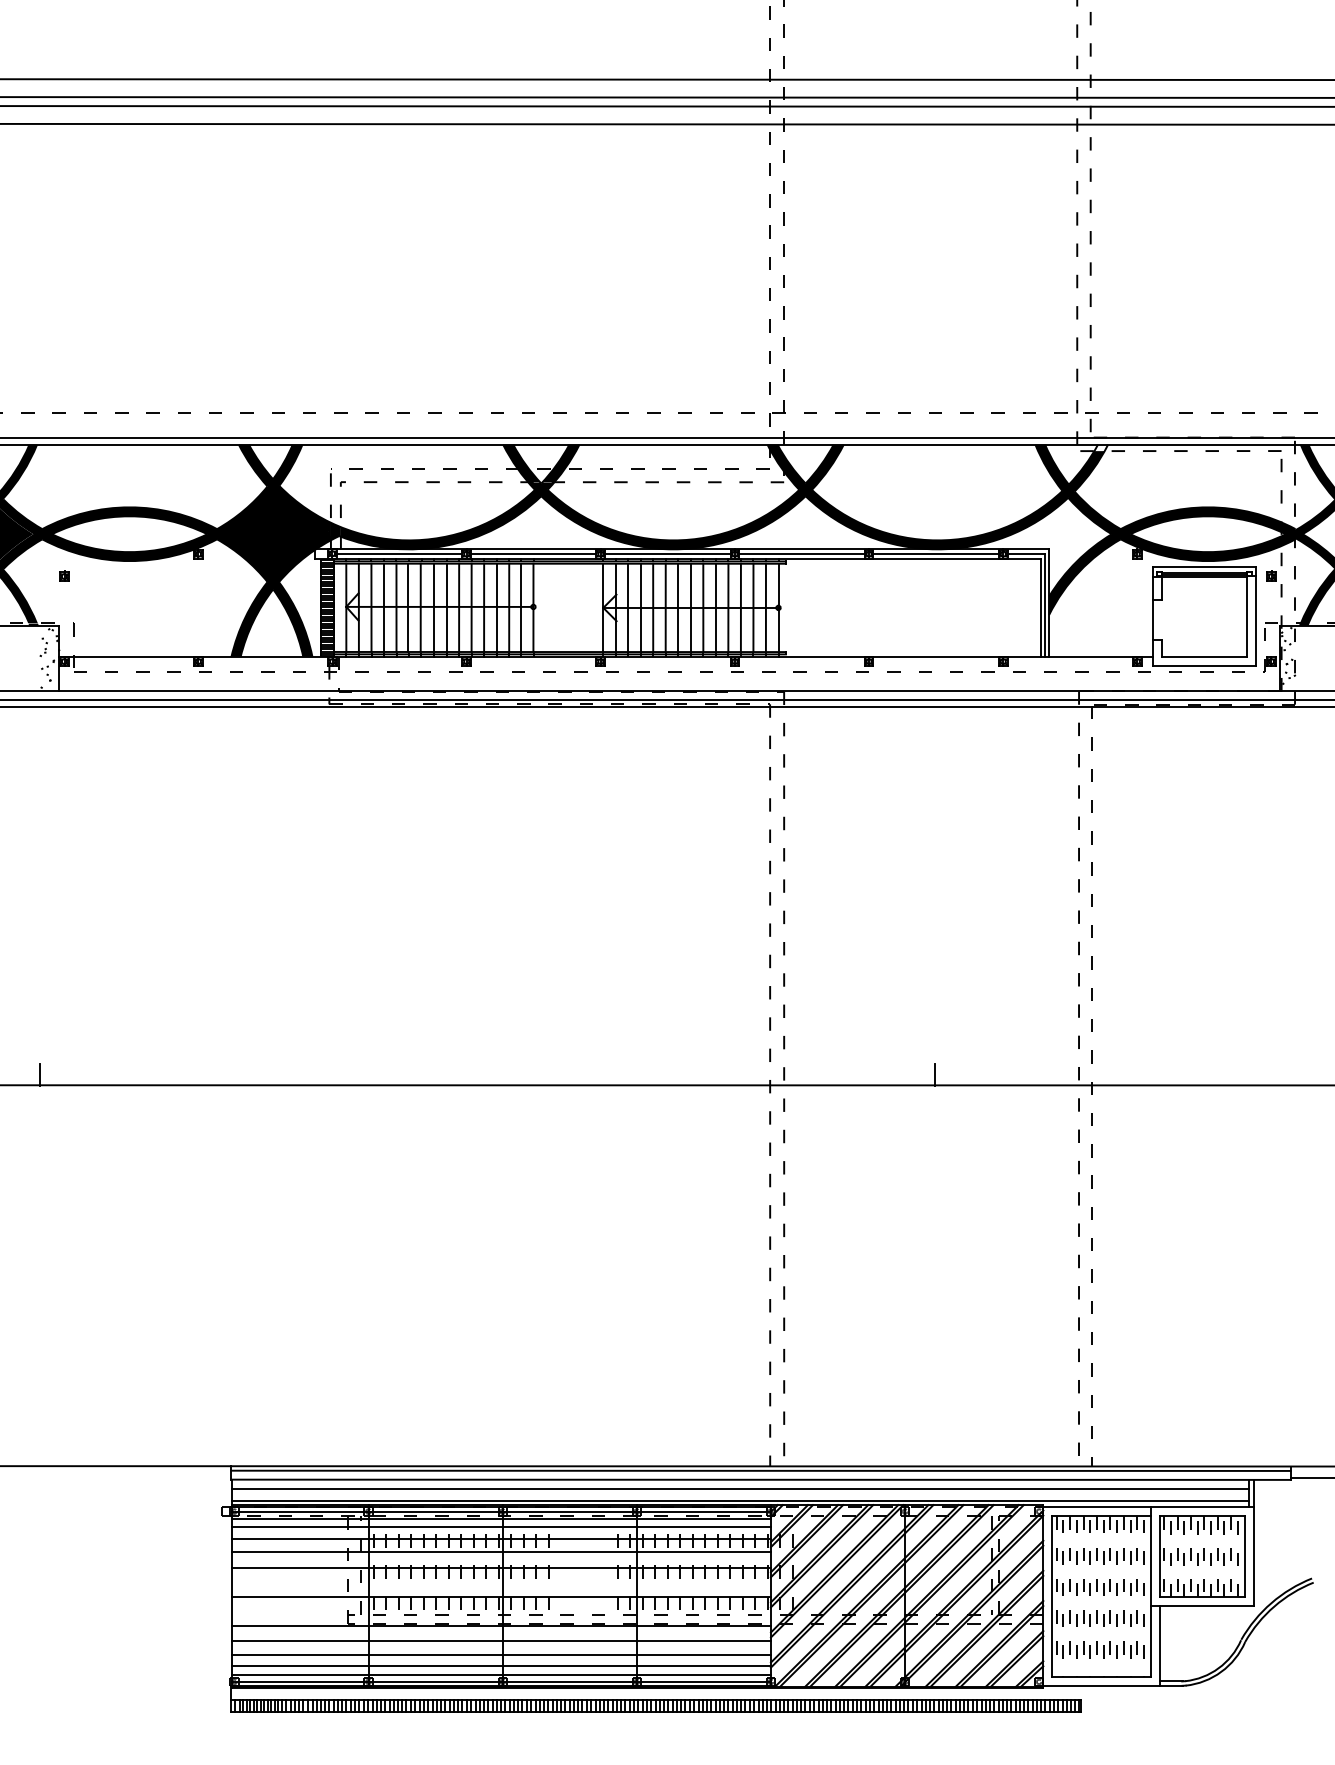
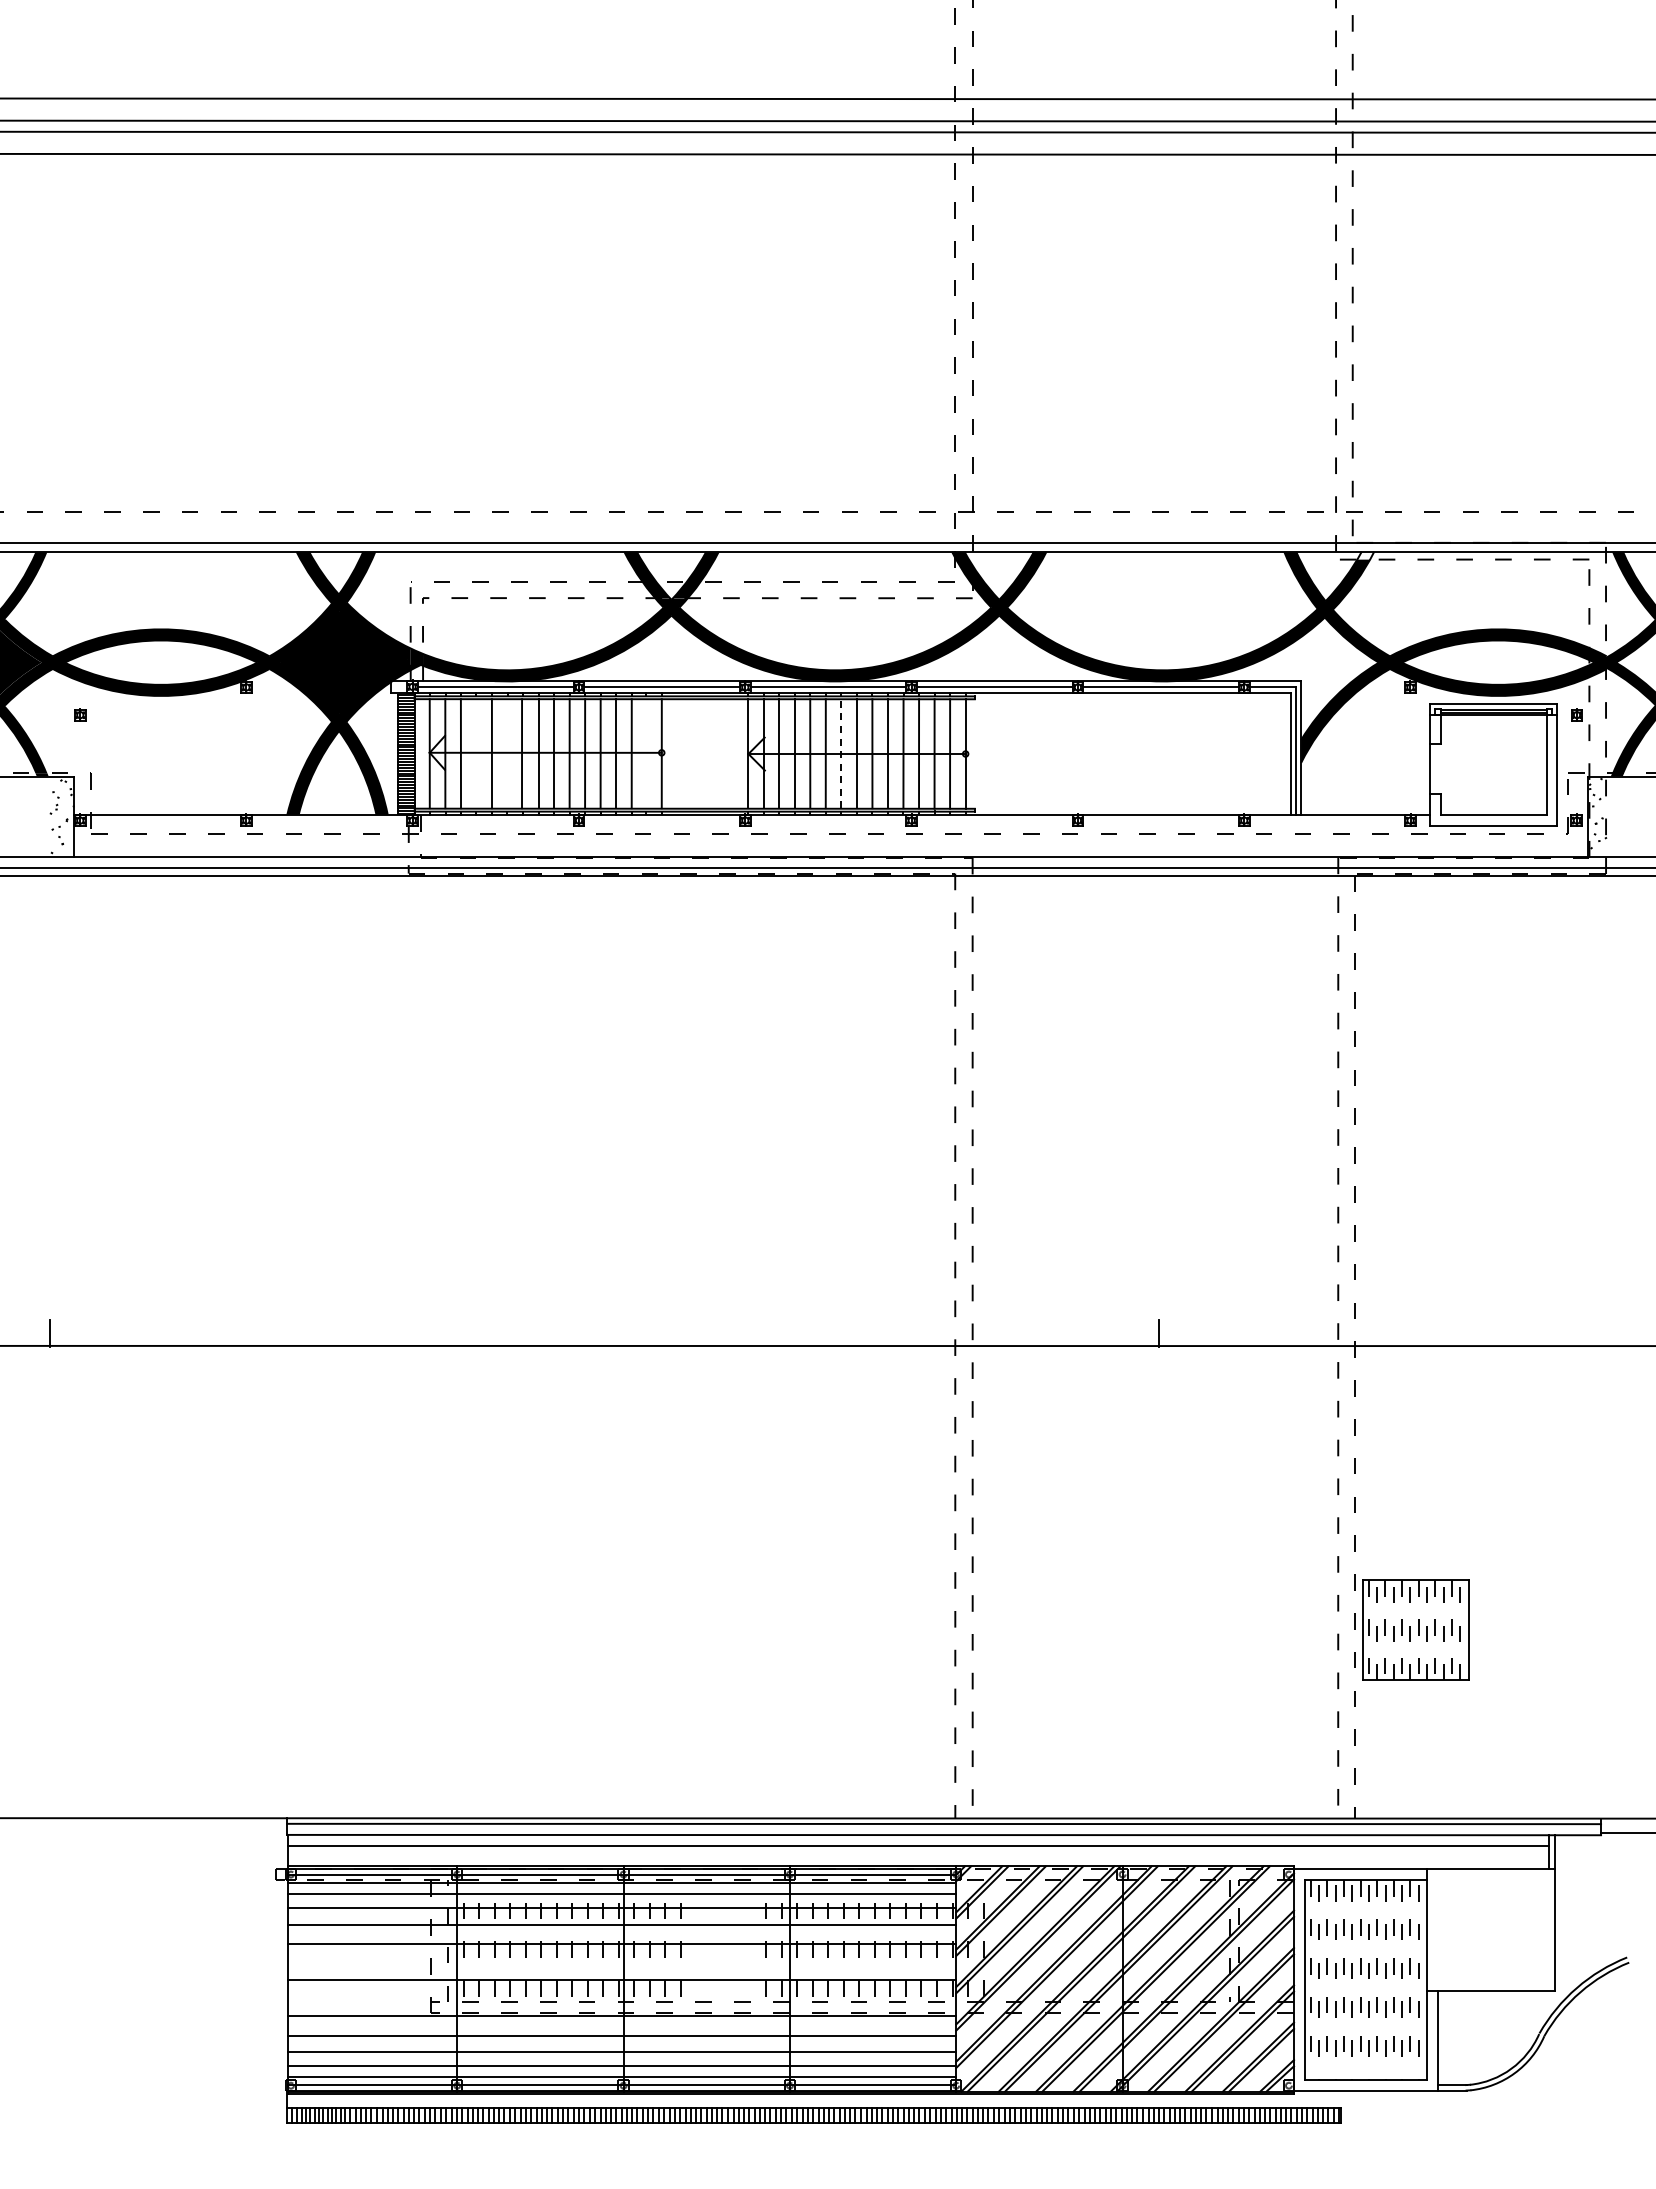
line: (384, 607) -> (476, 753), removed
line: (408, 607) -> (506, 753), removed
line: (521, 607) -> (646, 753), removed
line: (678, 607) -> (841, 753), solid -> dashed
line: (740, 1501) -> (918, 1861), removed
part: (1201, 1555) -> (1415, 1629), moved

